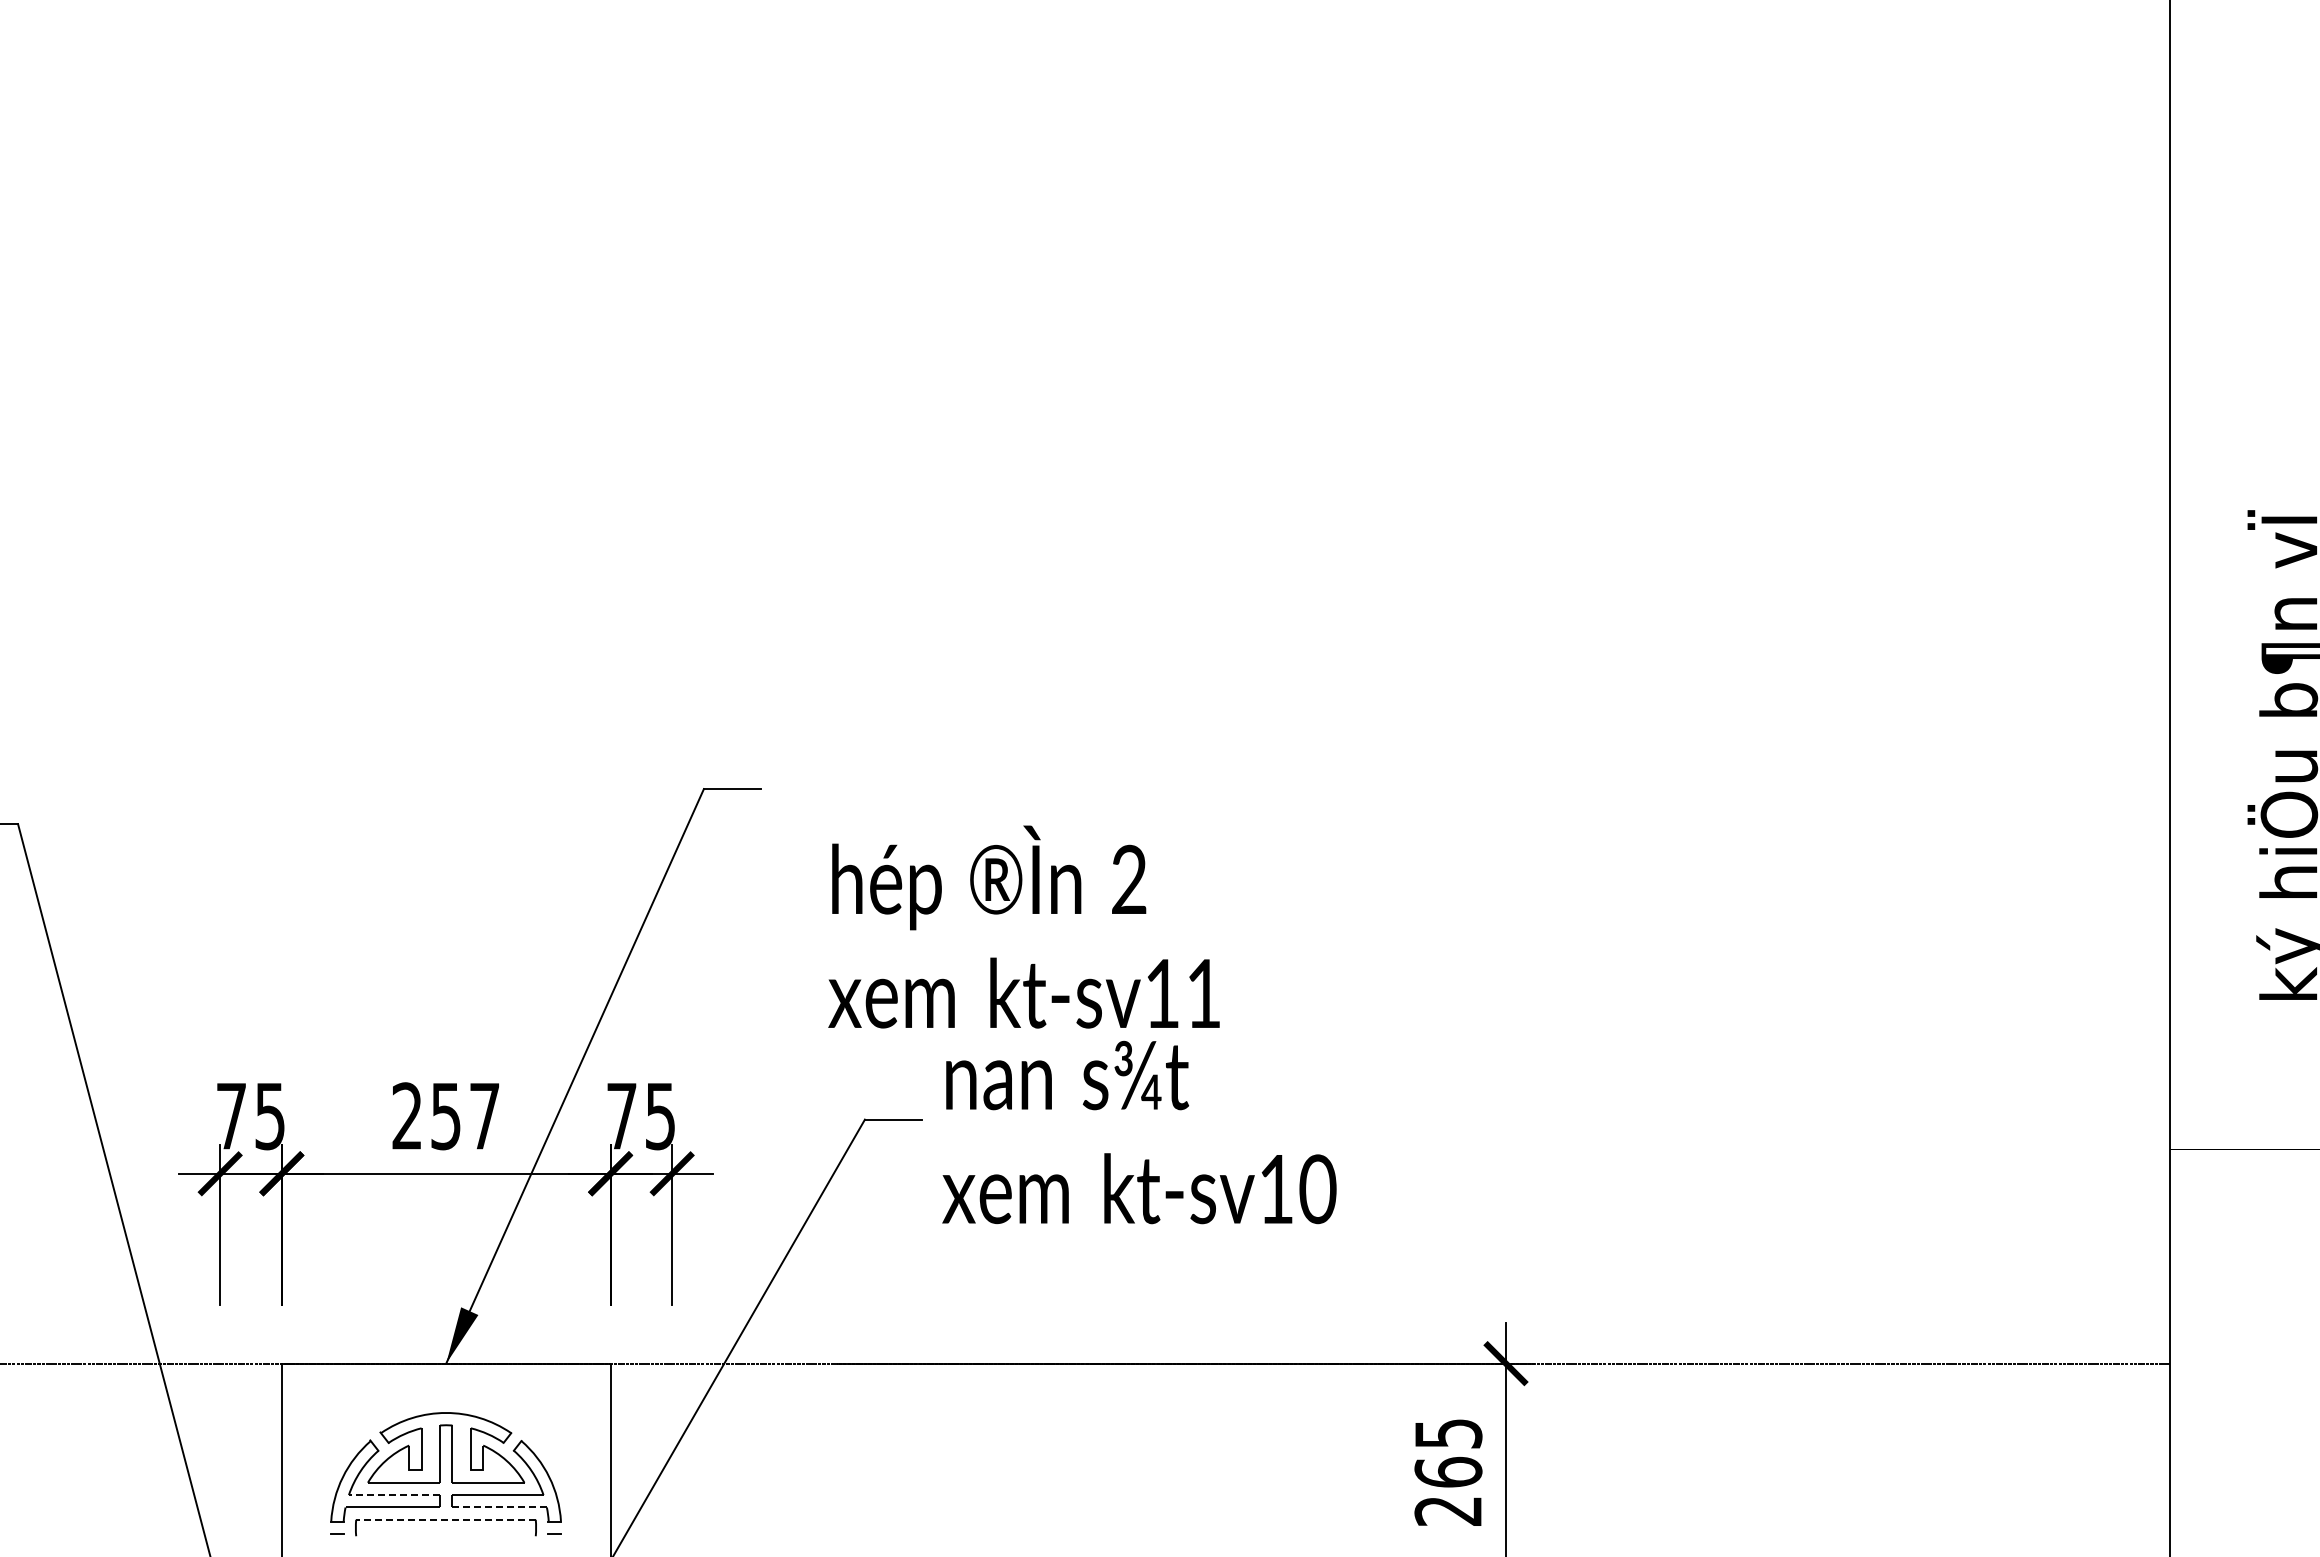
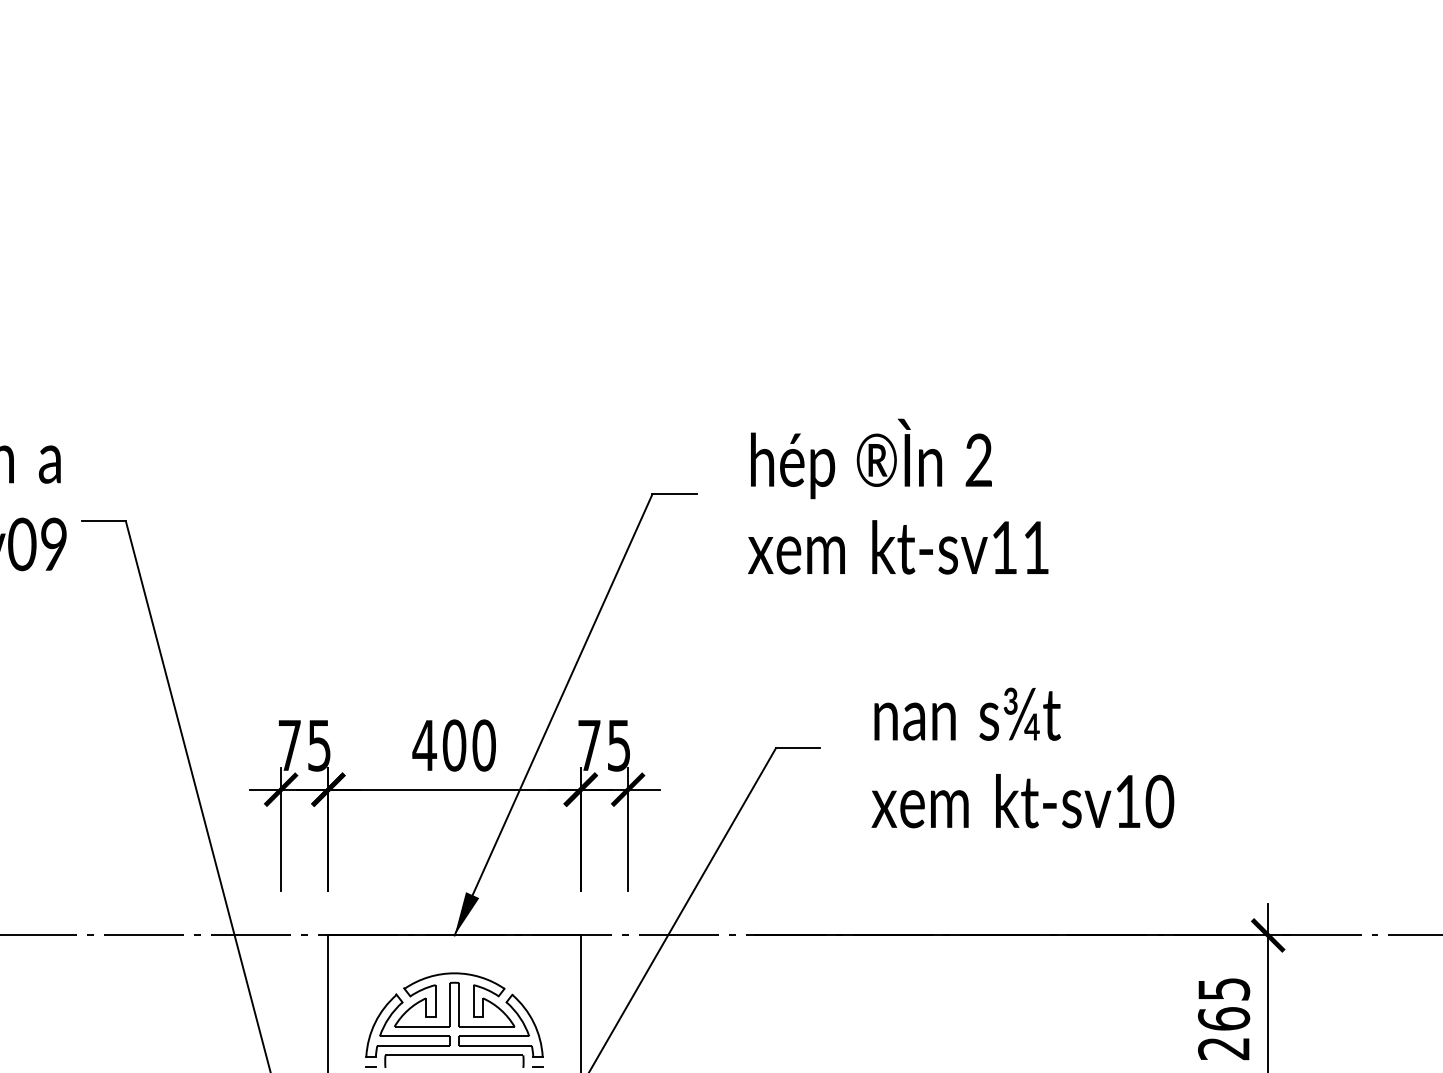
text: (1023, 926) -> (897, 496), moved
text: (445, 1116) -> (454, 745), 257 -> 400
text: (1139, 1132) -> (1022, 758), moved
line: (394, 1495) -> (414, 1036), dashed -> solid
line: (499, 1507) -> (495, 1045), dashed -> solid
line: (445, 1519) -> (454, 1055), dashed -> solid

